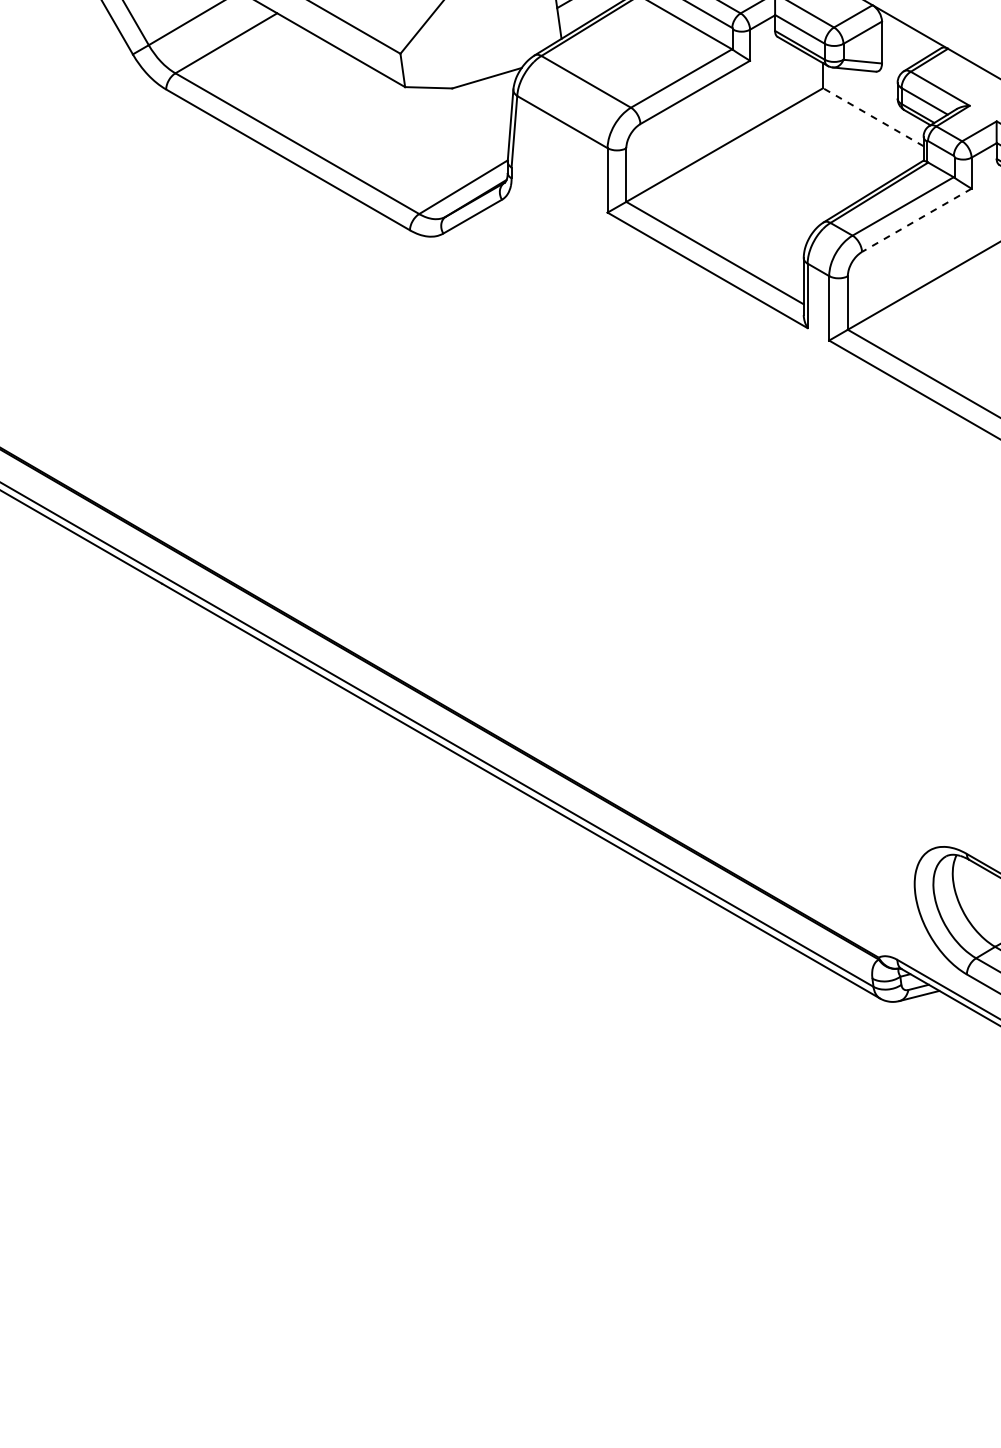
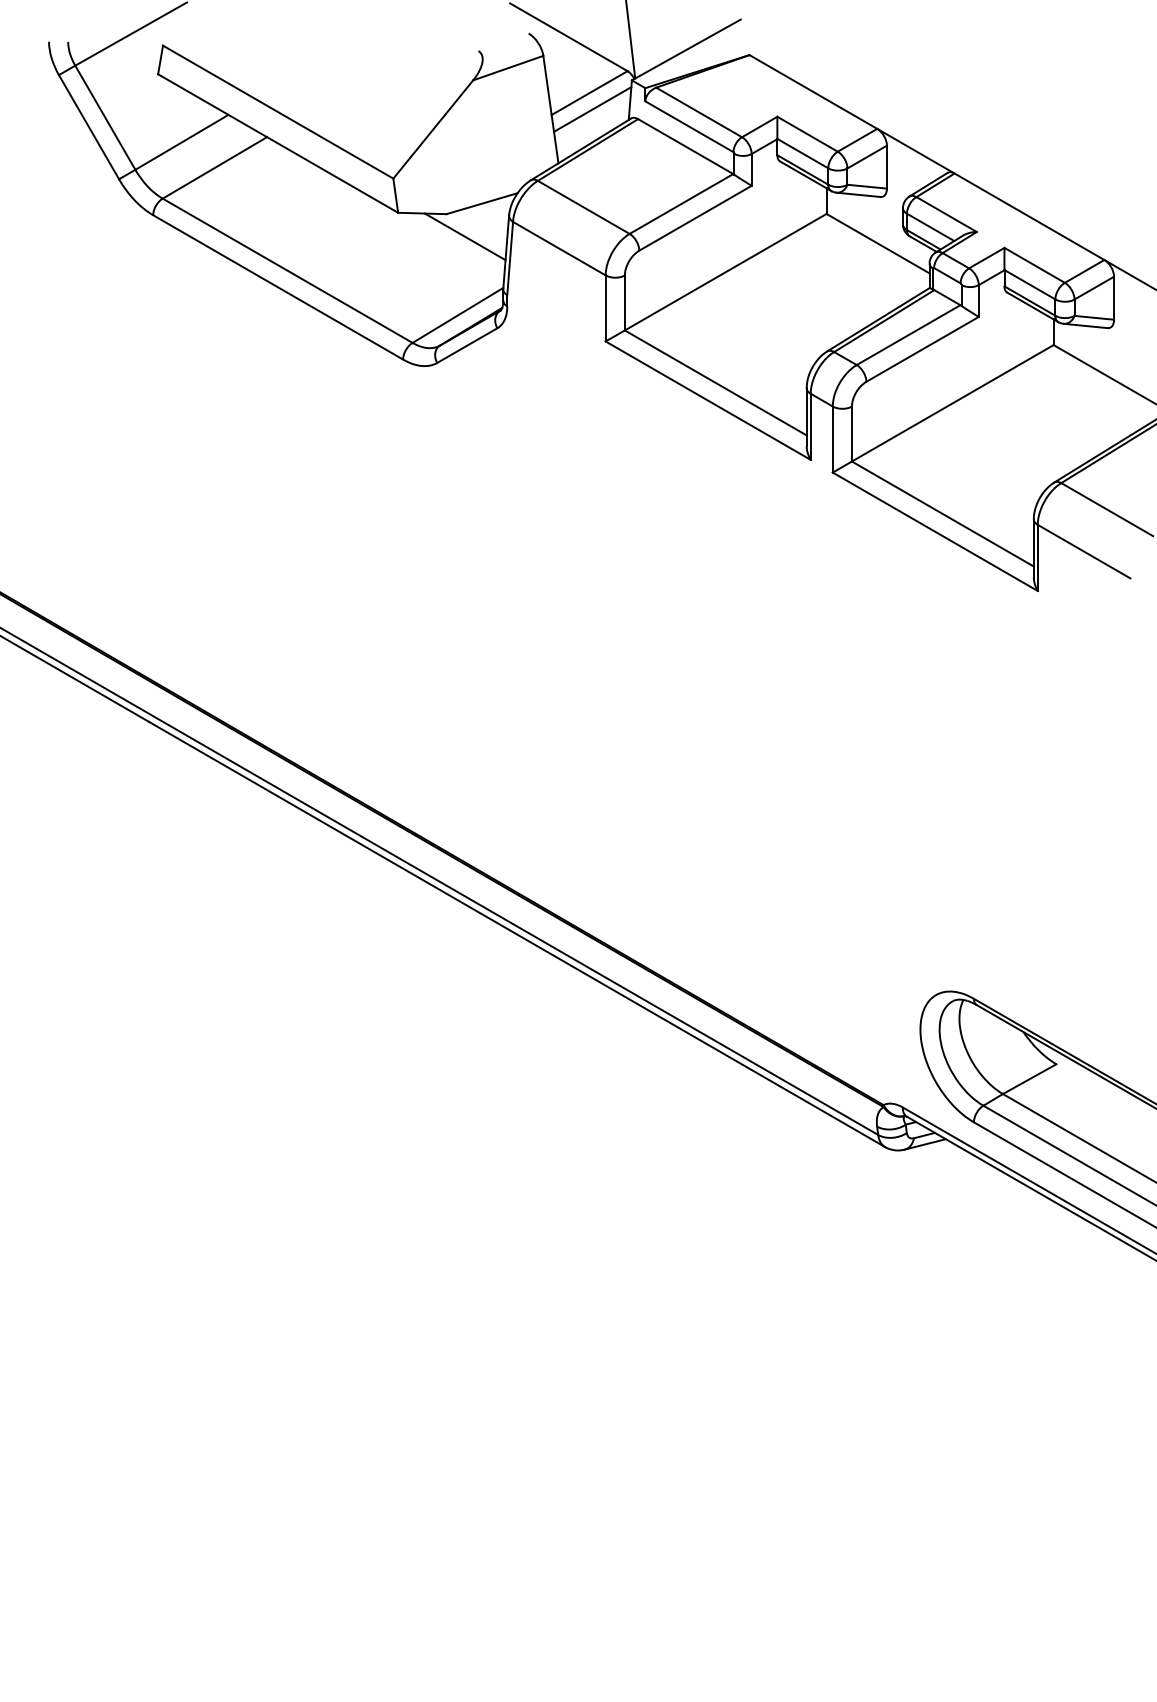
line: (469, 110) -> (464, 236), added
line: (872, 117) -> (877, 243), dashed -> solid
line: (916, 220) -> (922, 349), dashed -> solid

